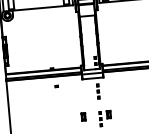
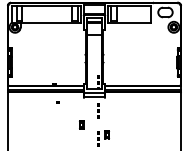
part: (83, 116) -> (81, 124), moved

